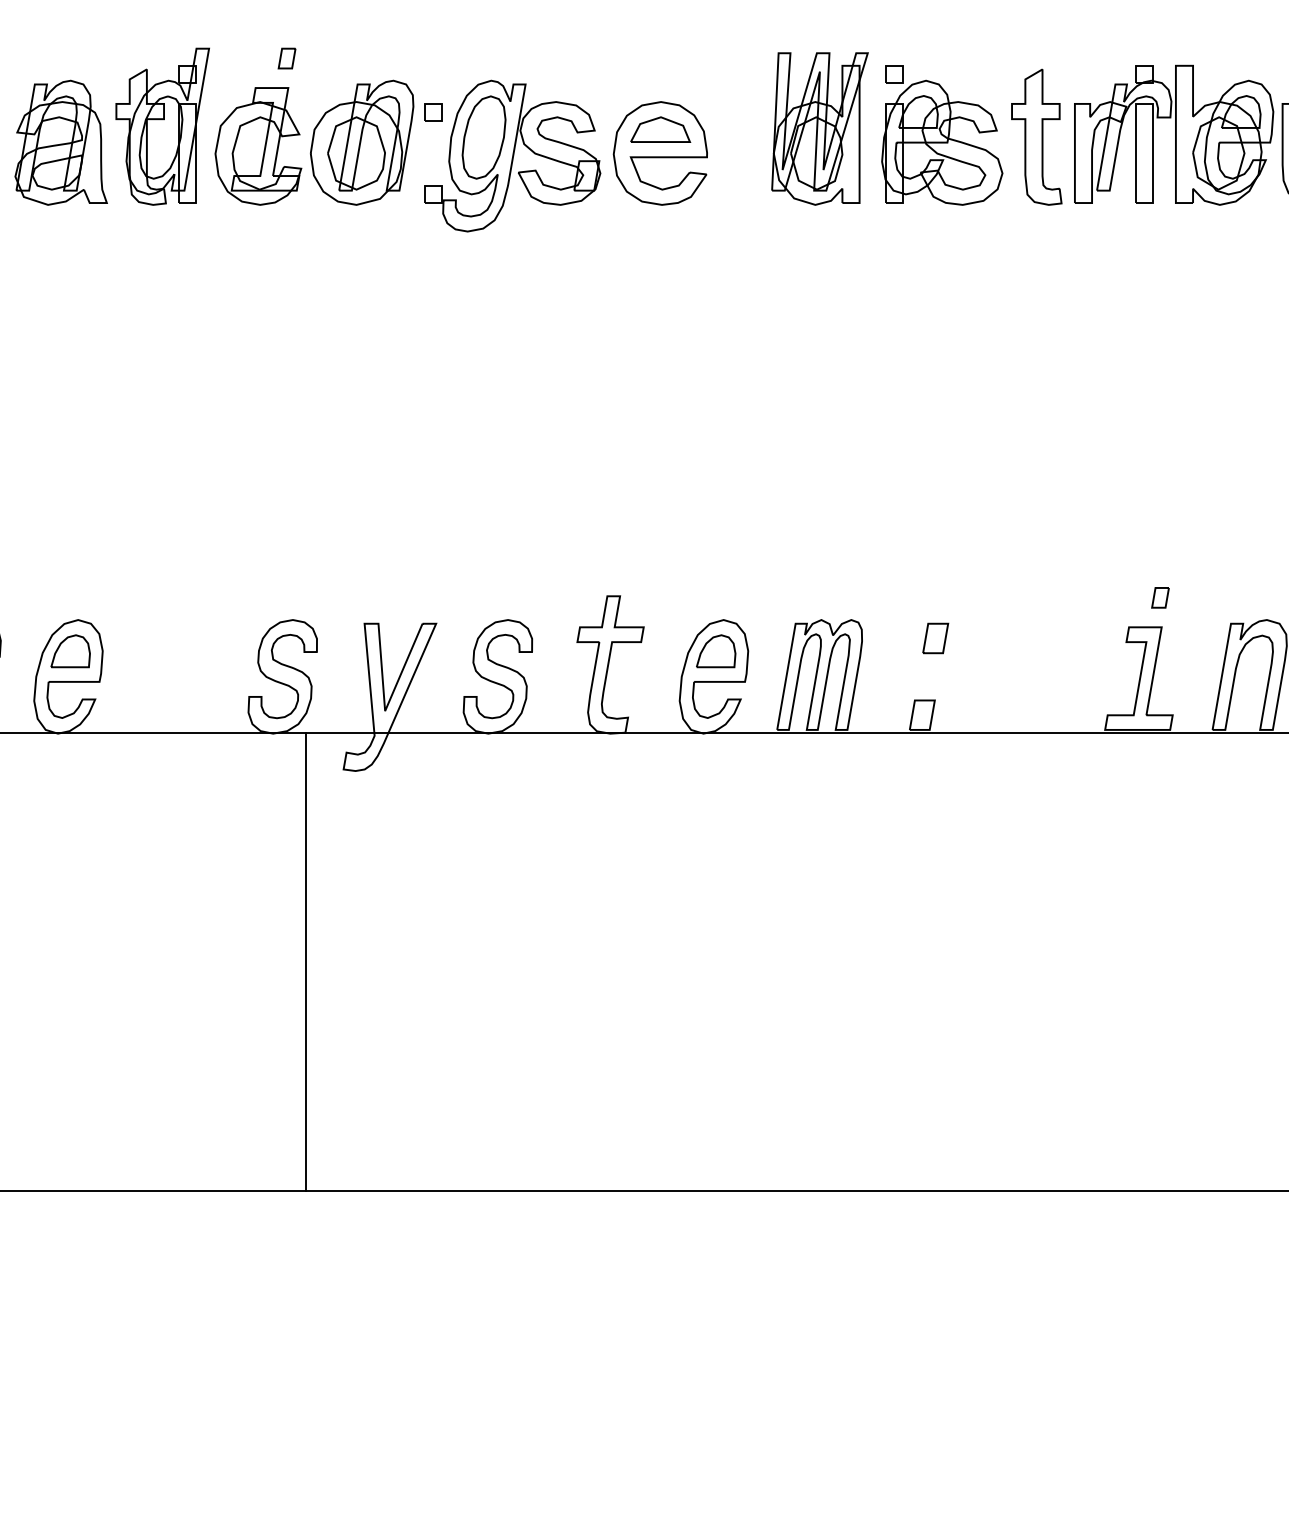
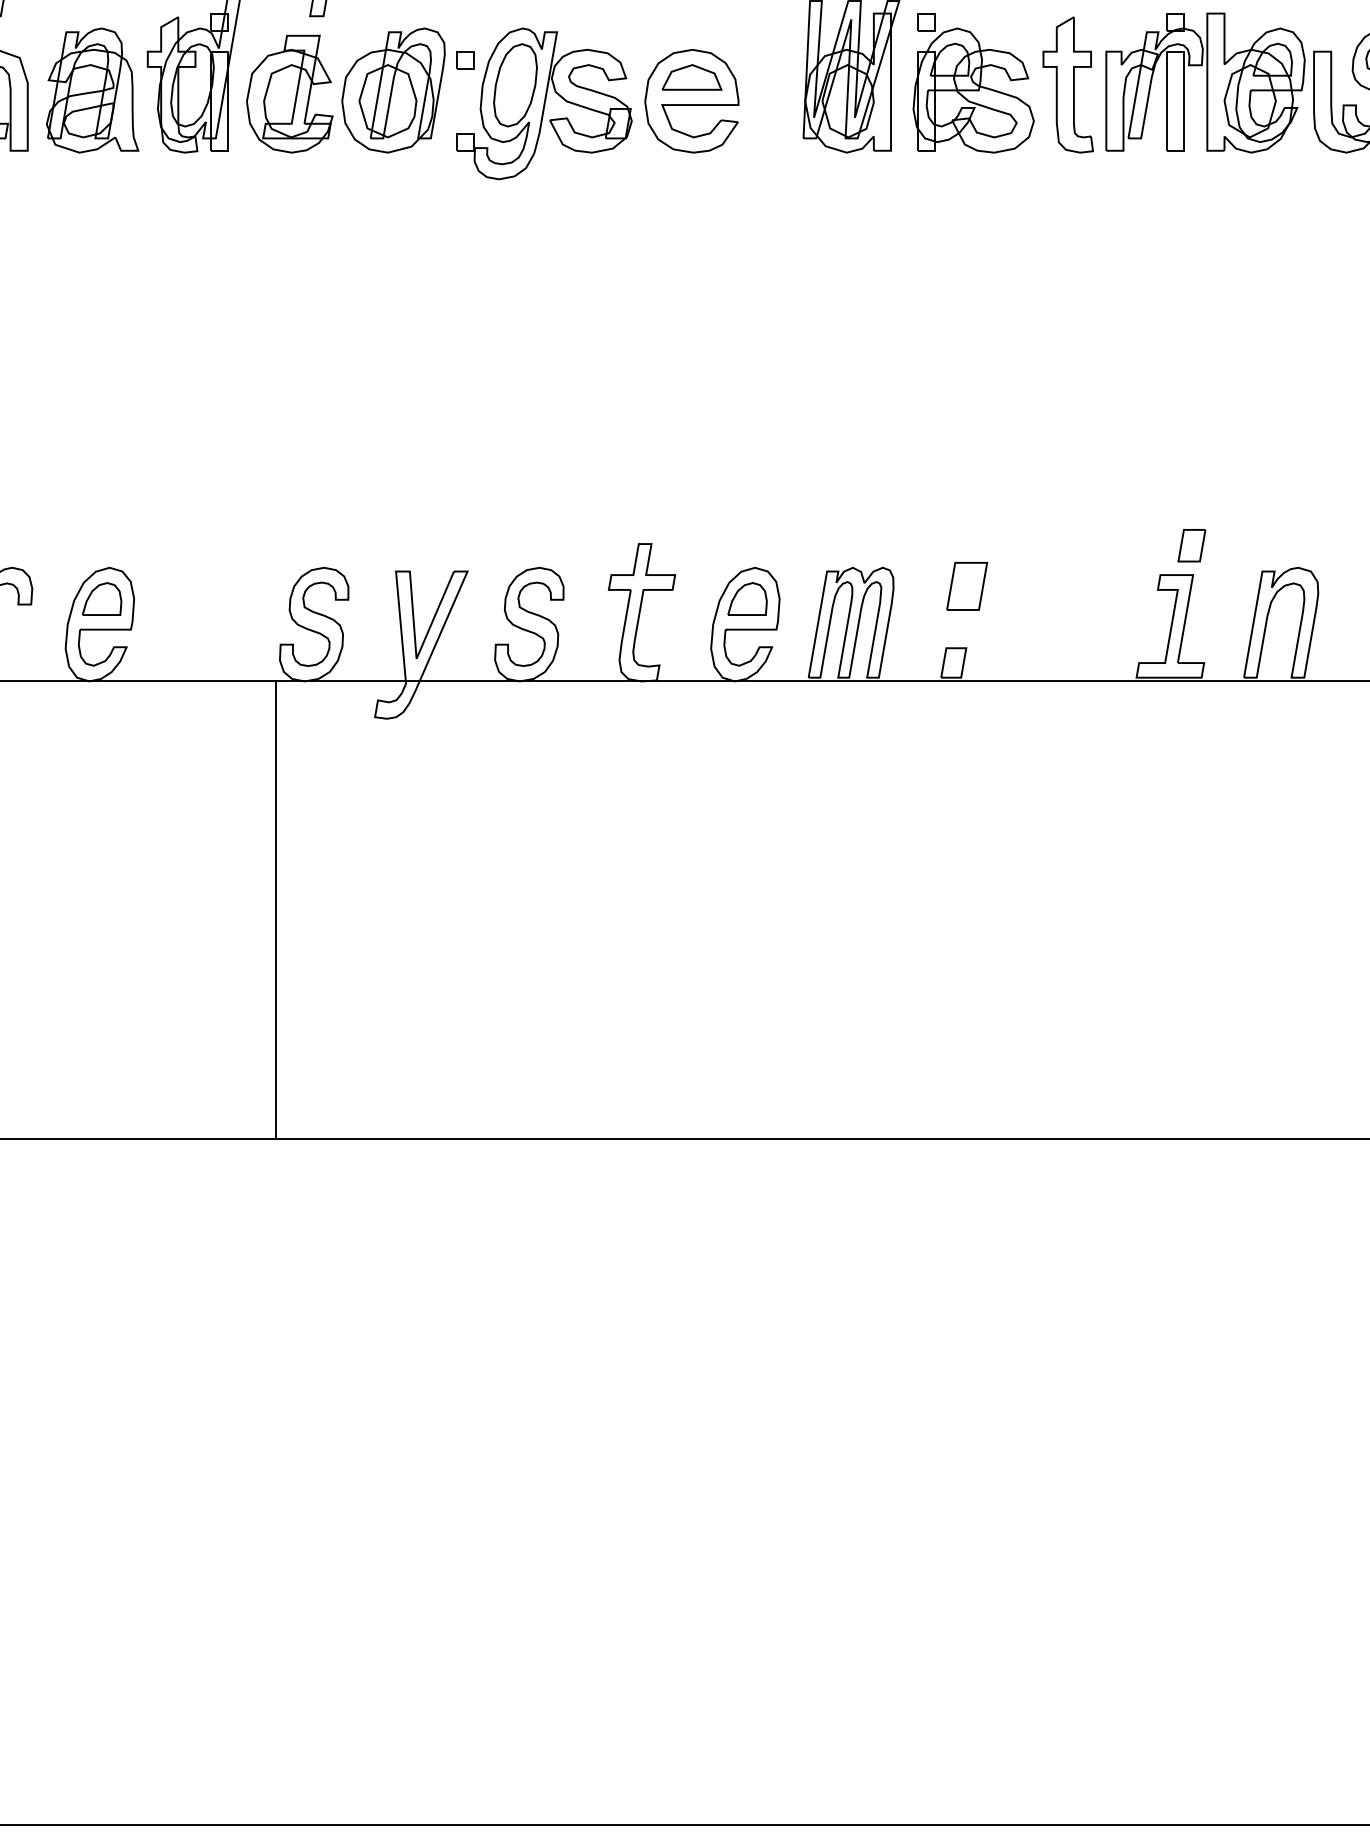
part: (1160, 597) -> (1191, 545), size x1.6
part: (935, 637) -> (966, 585), size x1.6
line: (306, 961) -> (275, 909), moved

